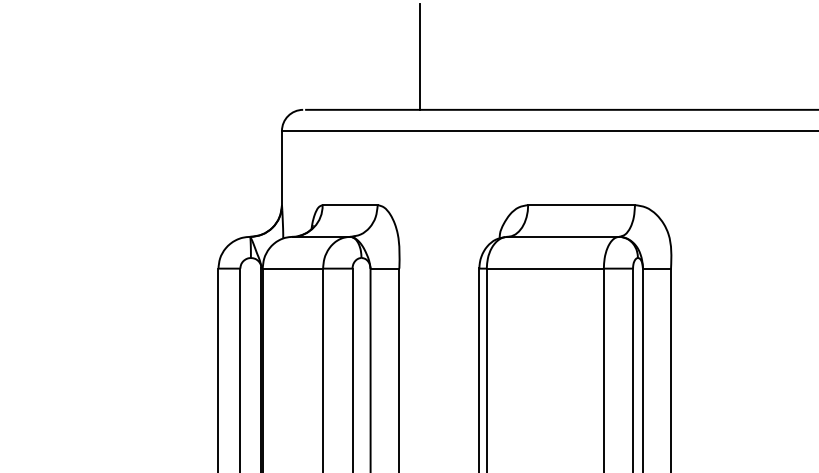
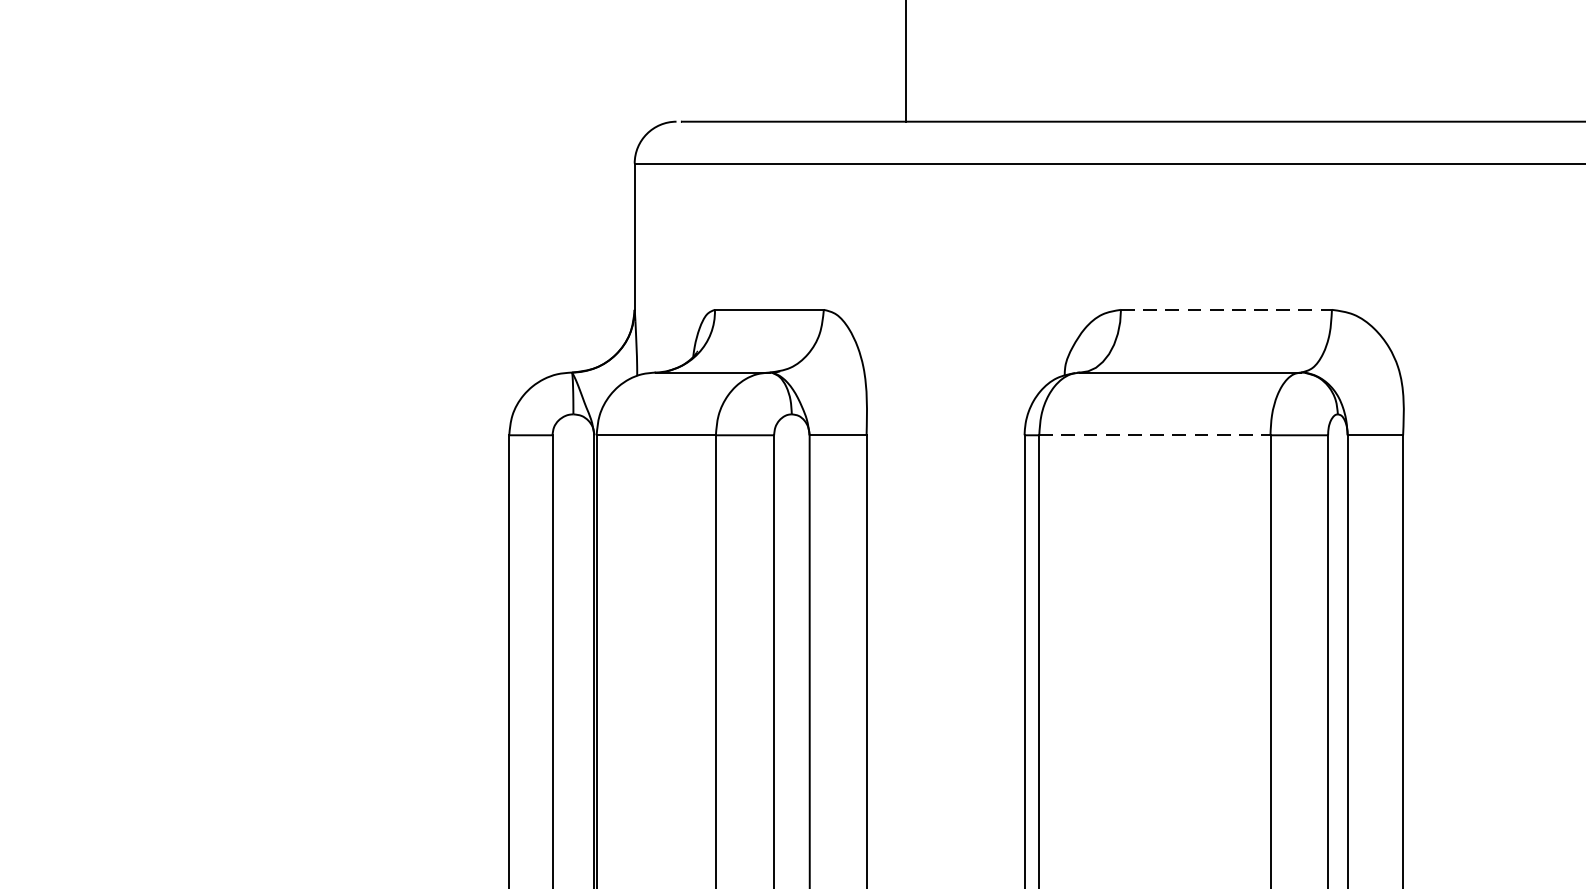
line: (582, 205) -> (1228, 310), solid -> dashed
line: (545, 268) -> (1155, 435), solid -> dashed

